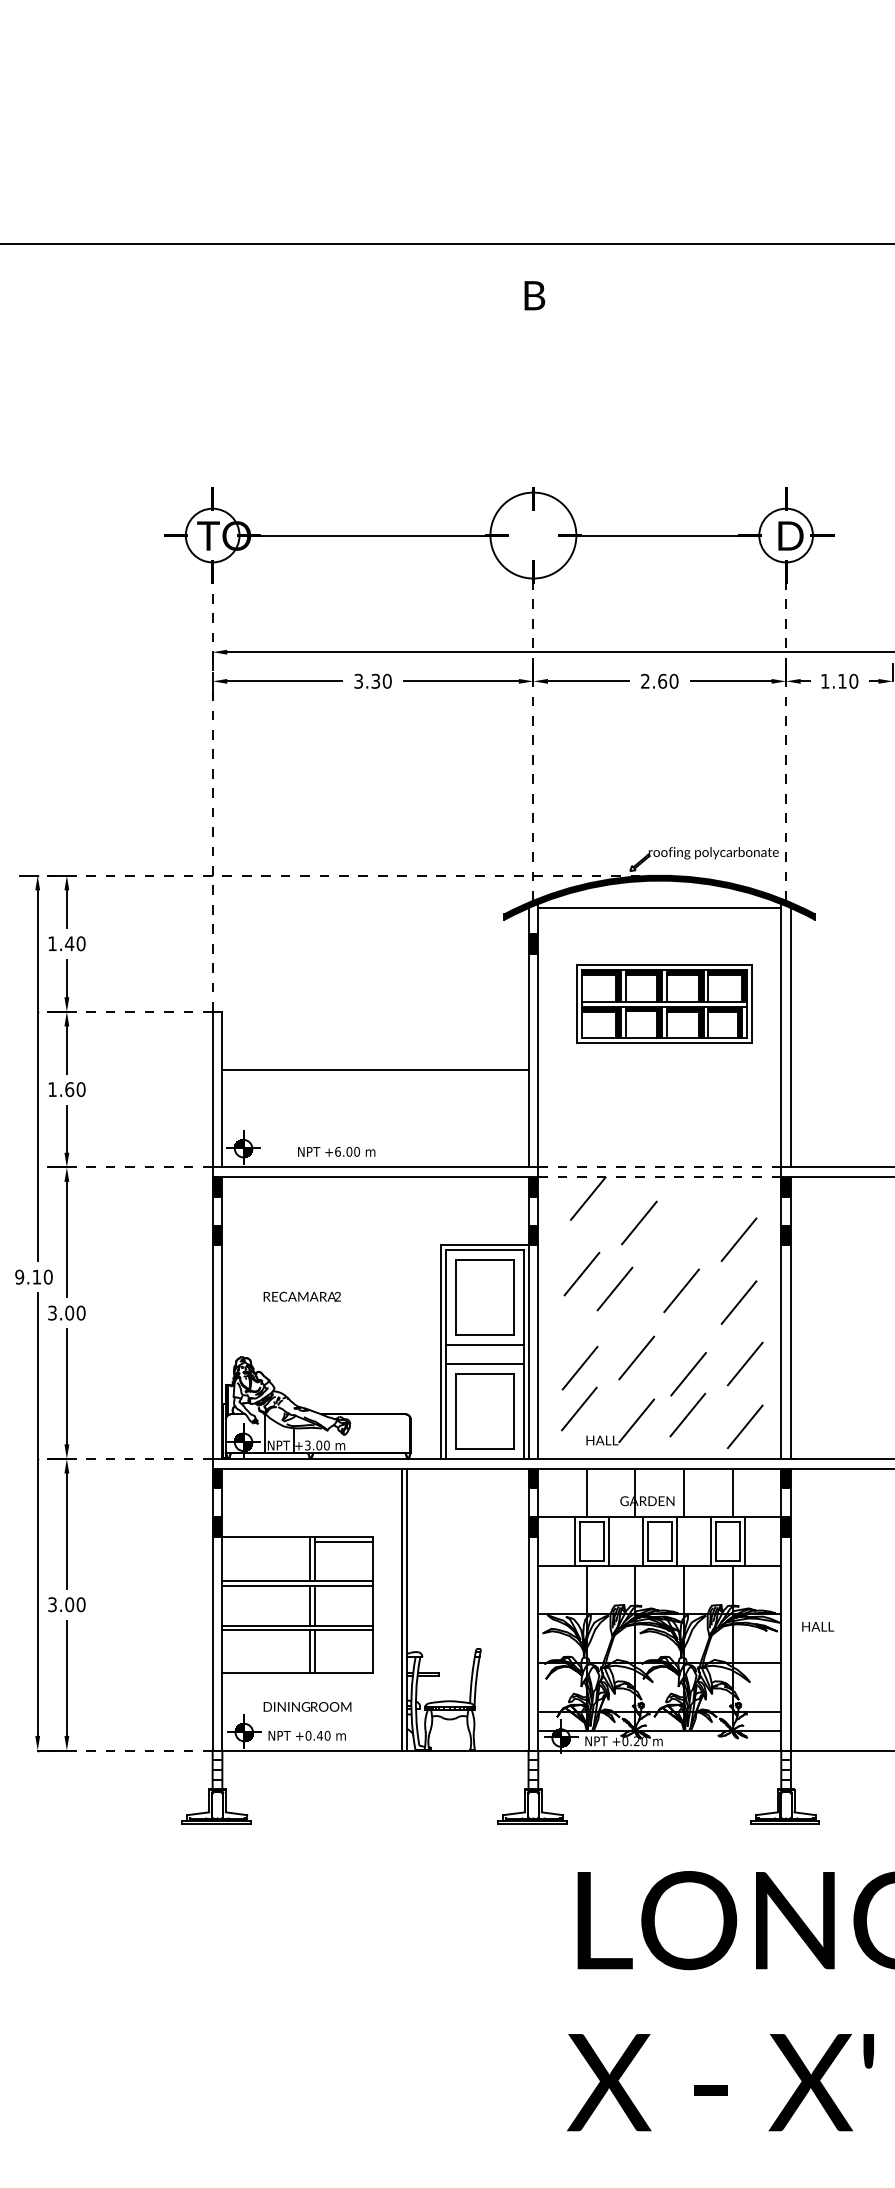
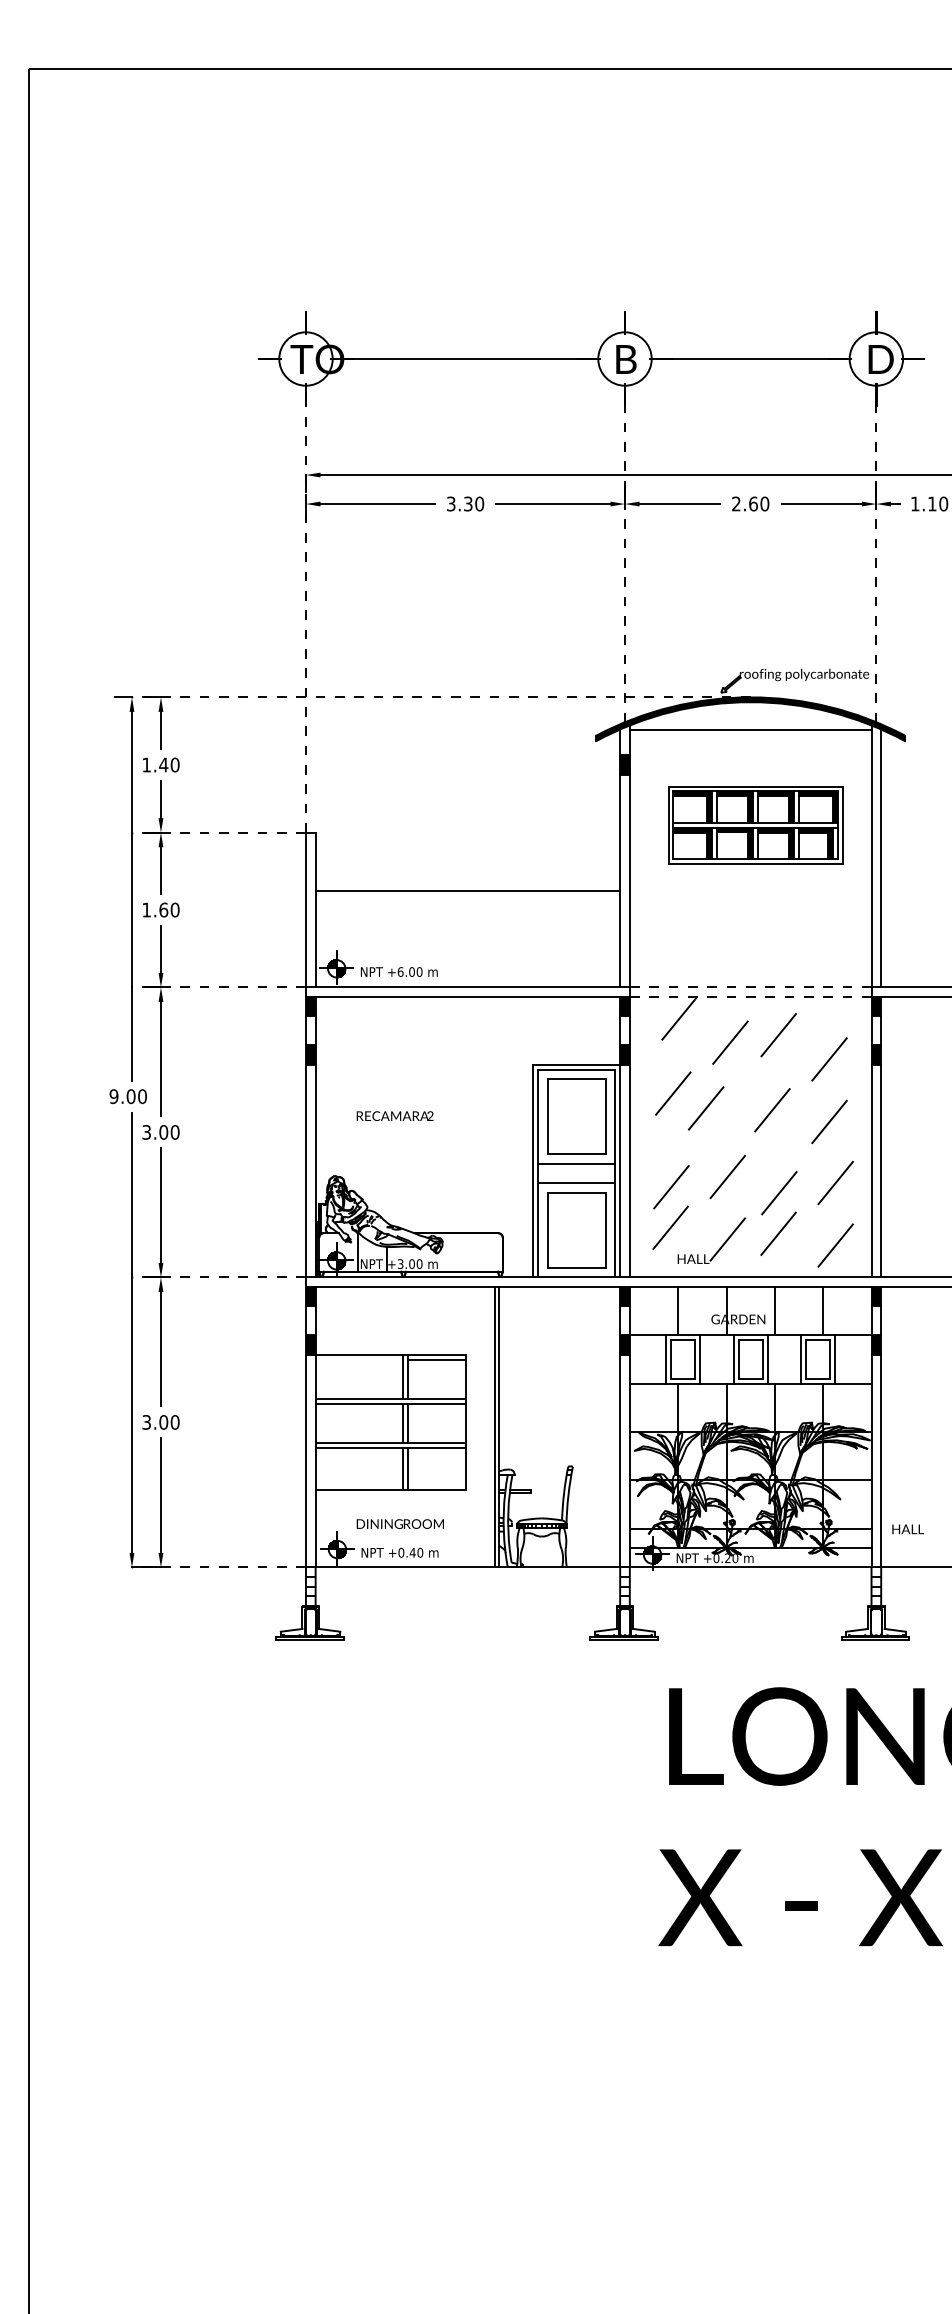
text: (534, 295) -> (626, 359), moved
circle: (532, 535) -> (624, 358), size x0.62
text: (336, 1151) -> (399, 971), moved
line: (687, 1215) -> (778, 1035), added
text: (36, 1277) -> (130, 1096), 9.10 -> 9.00
text: (818, 1626) -> (908, 1529), moved

